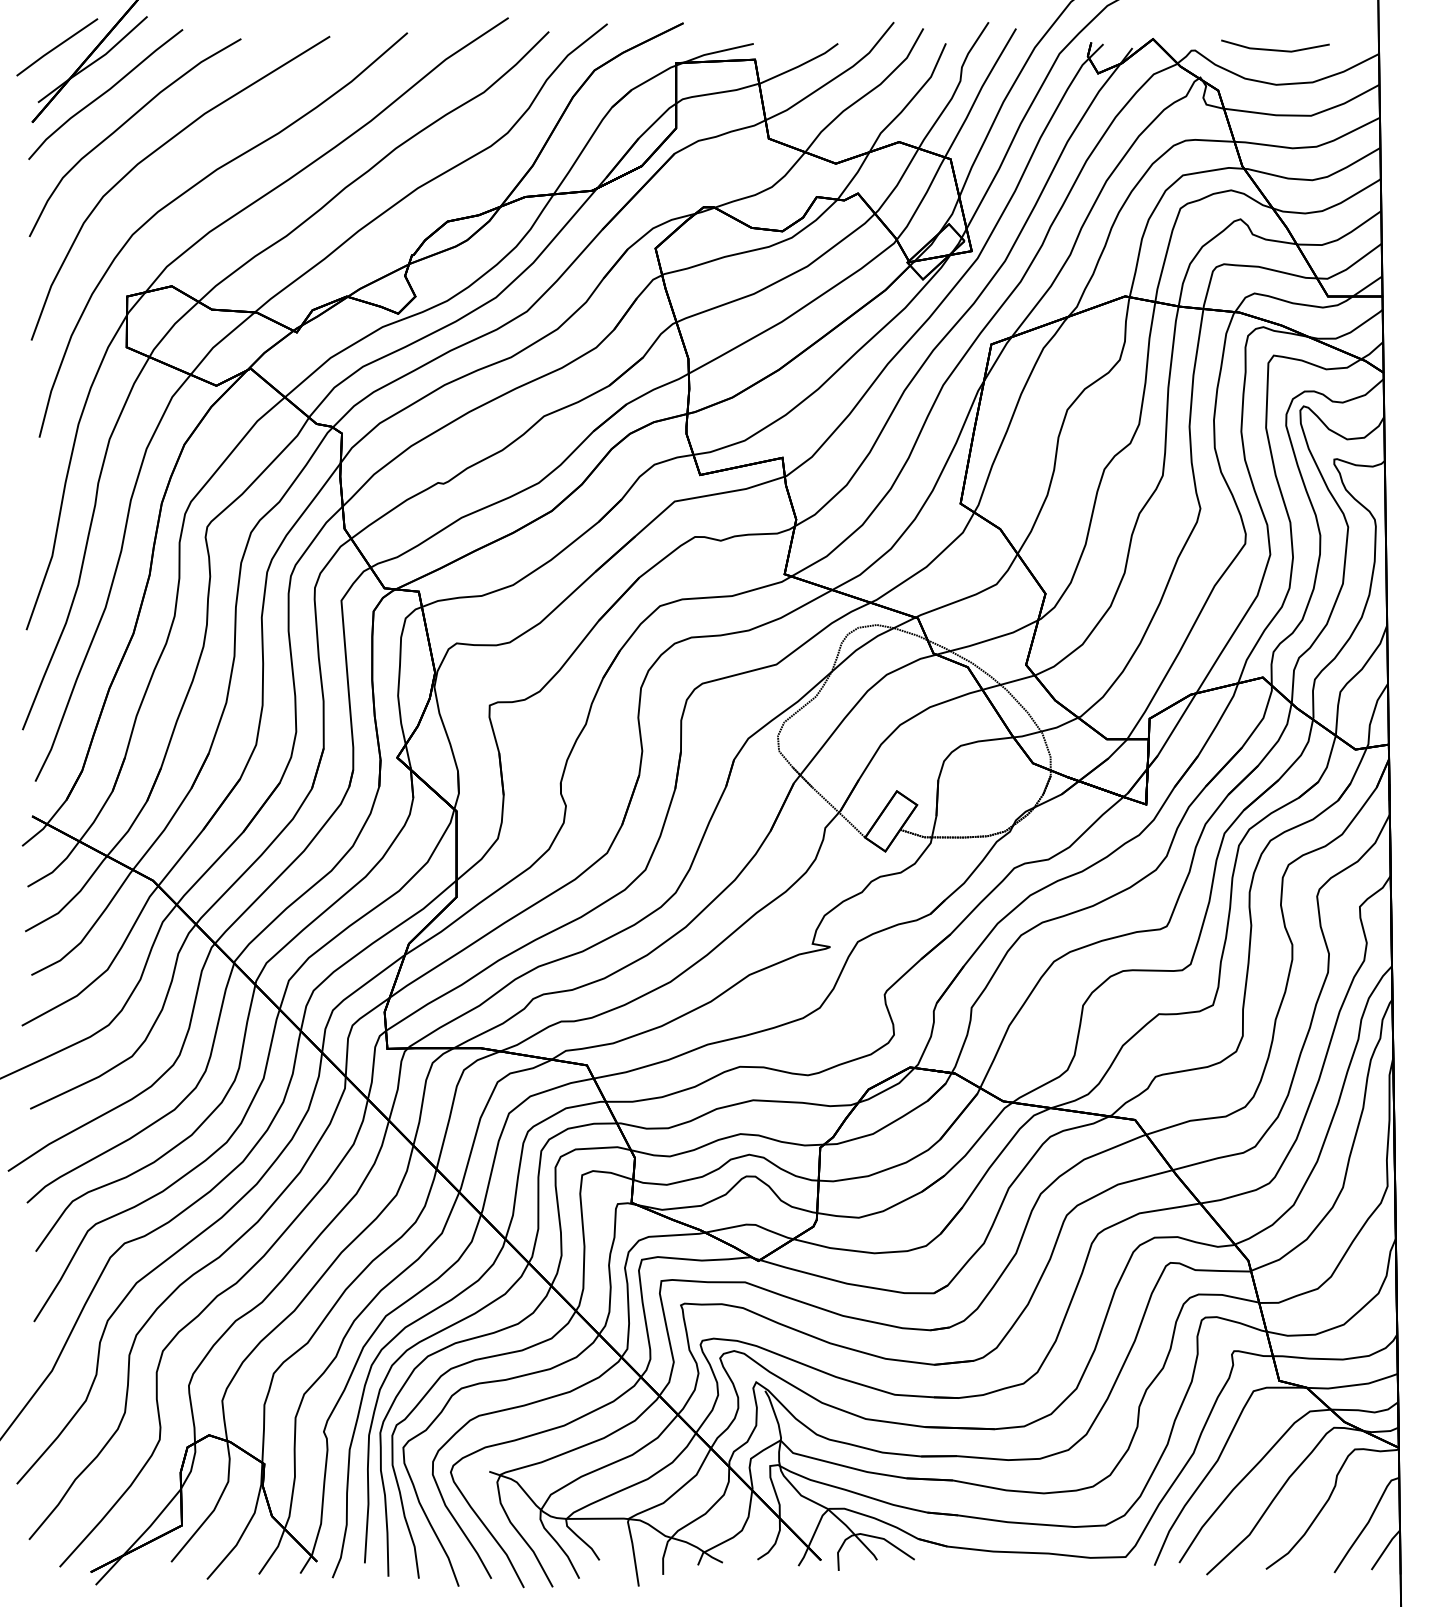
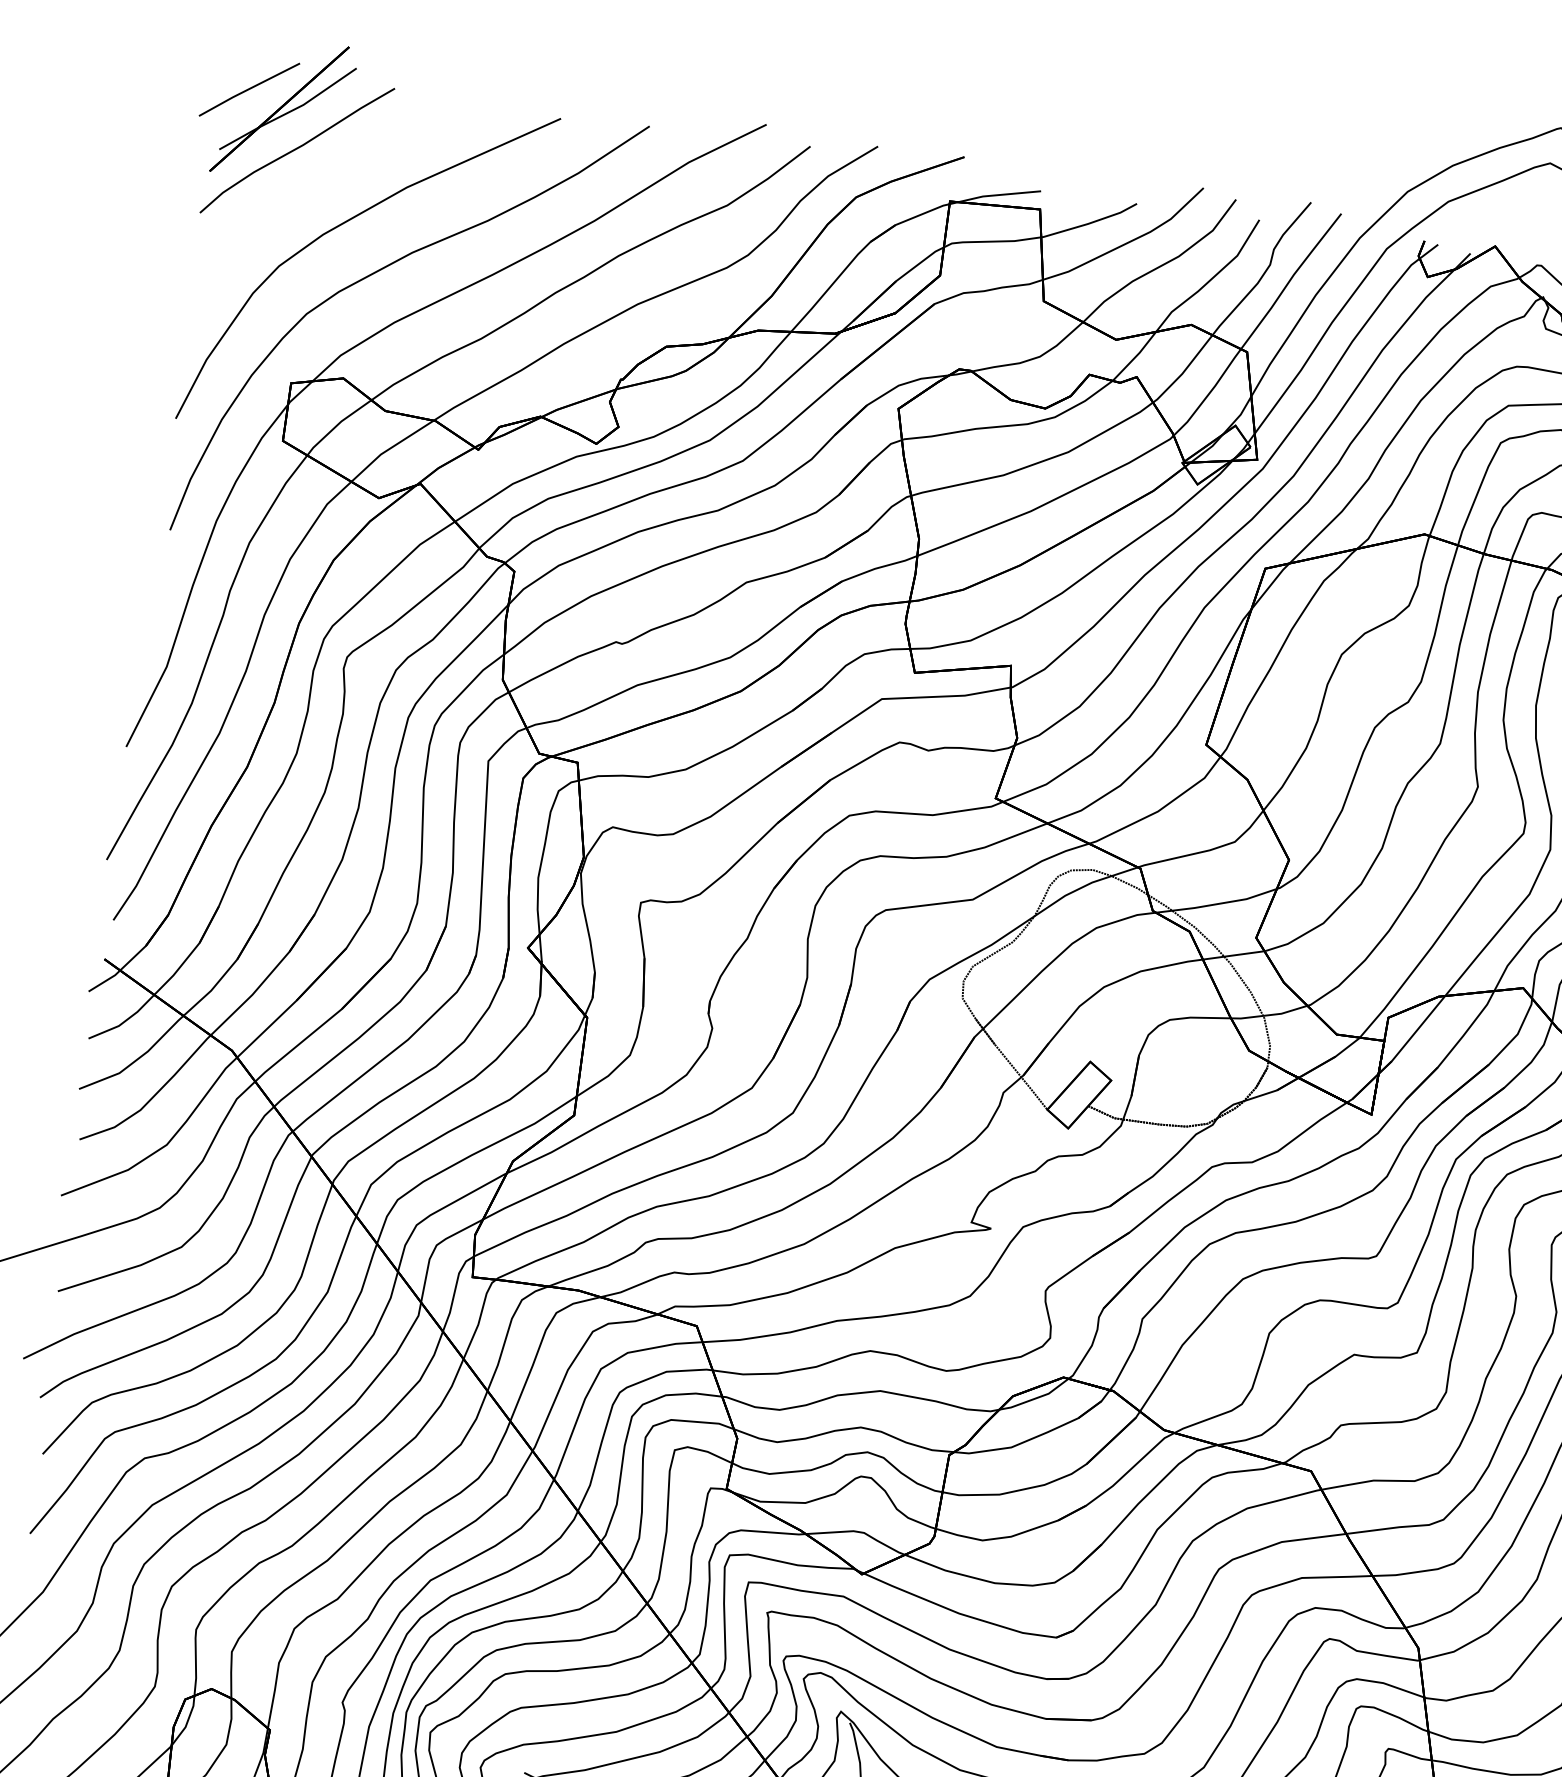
curve: (123, 125) -> (312, 188), removed

